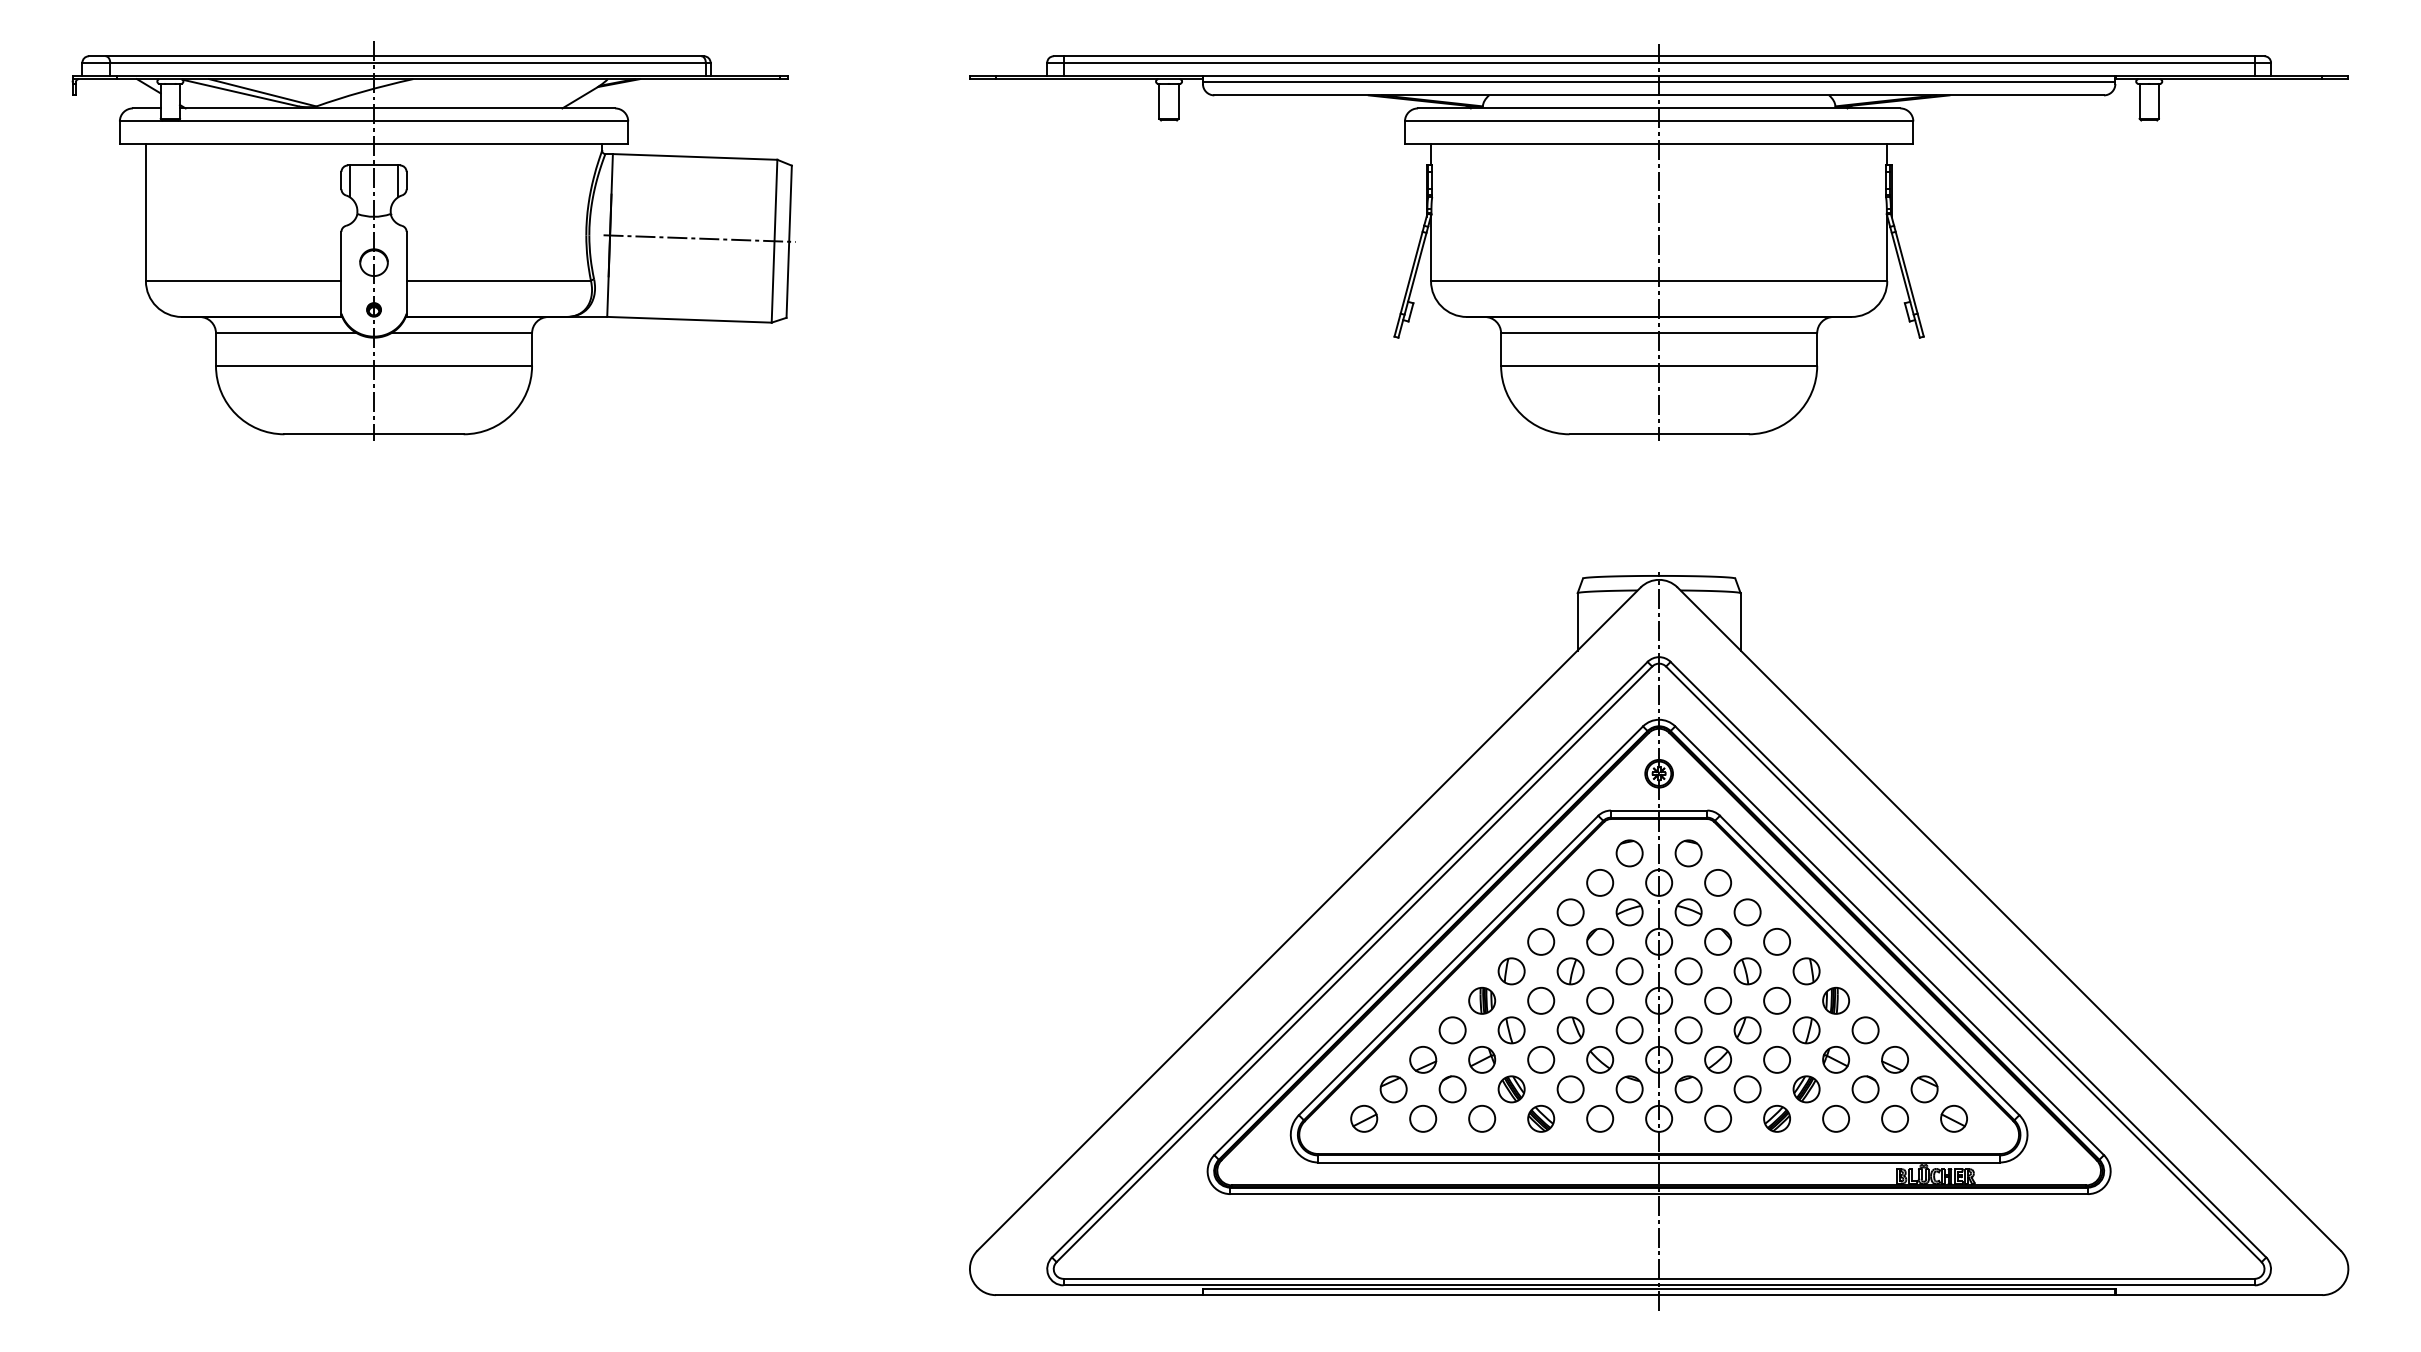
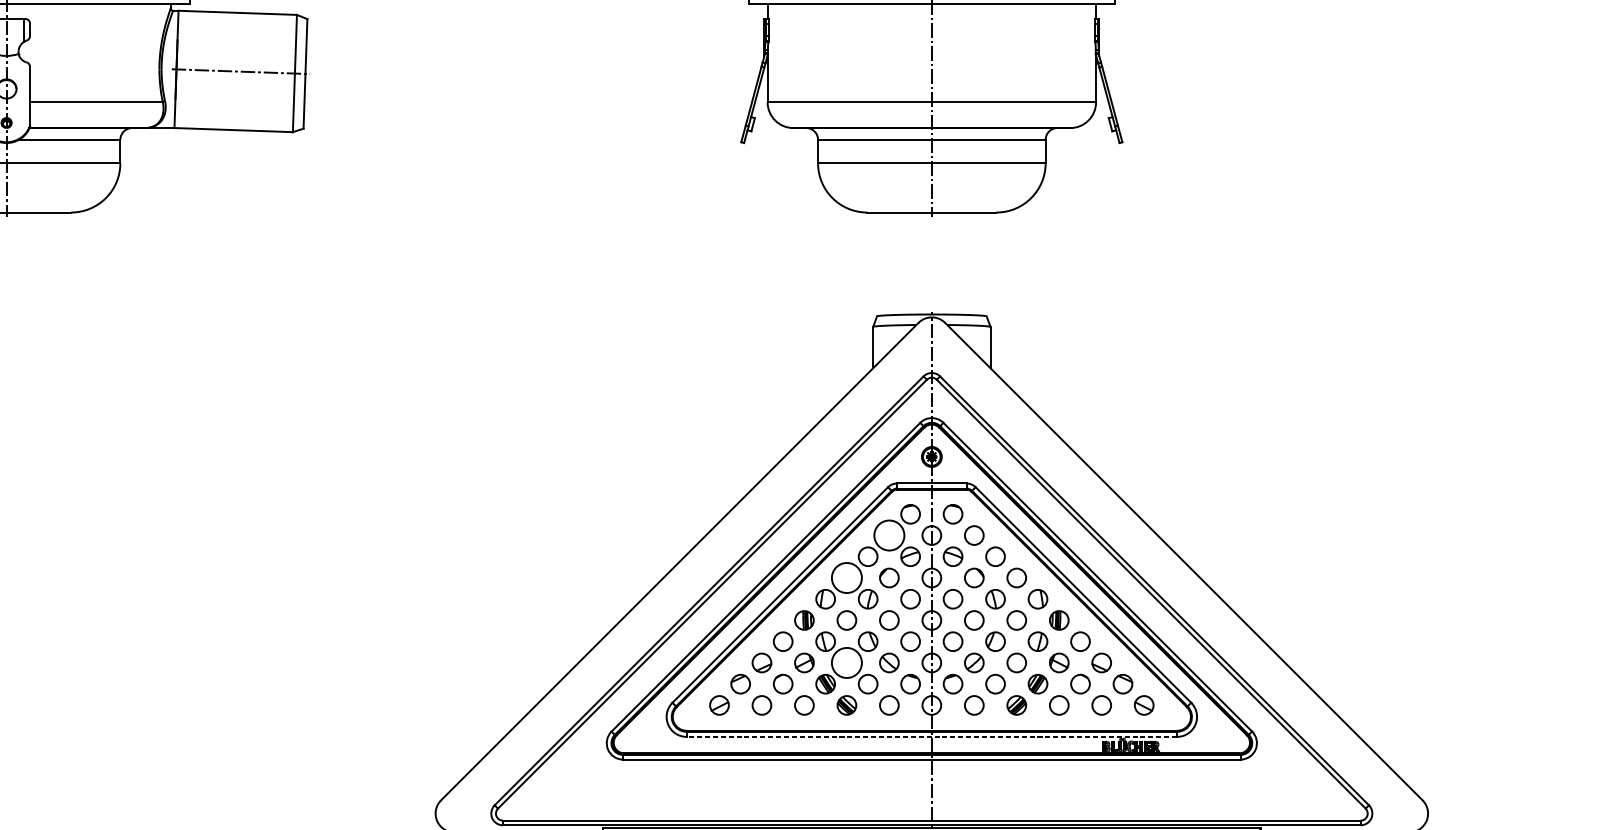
circle: (1600, 882) -> (889, 535), size x1.6
circle: (1541, 941) -> (847, 577), size x1.6
circle: (1541, 1059) -> (847, 662), size x1.6
line: (1659, 1162) -> (932, 736), solid -> dashed

